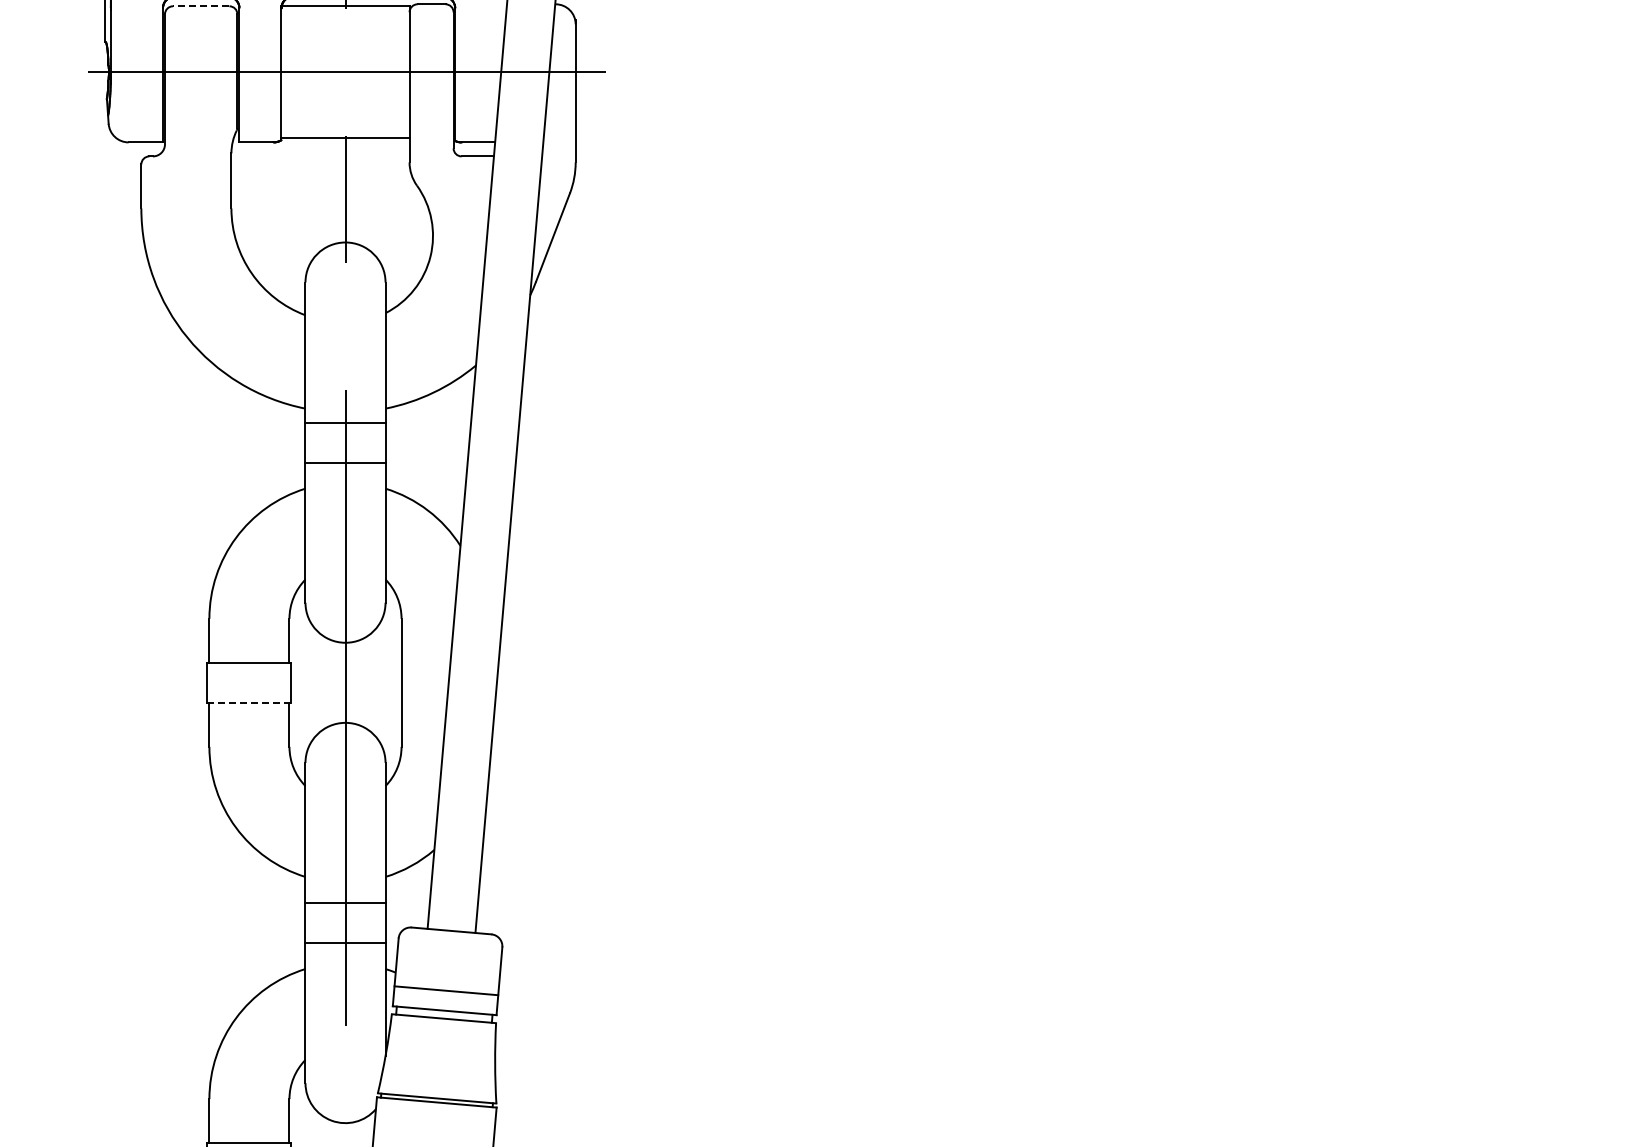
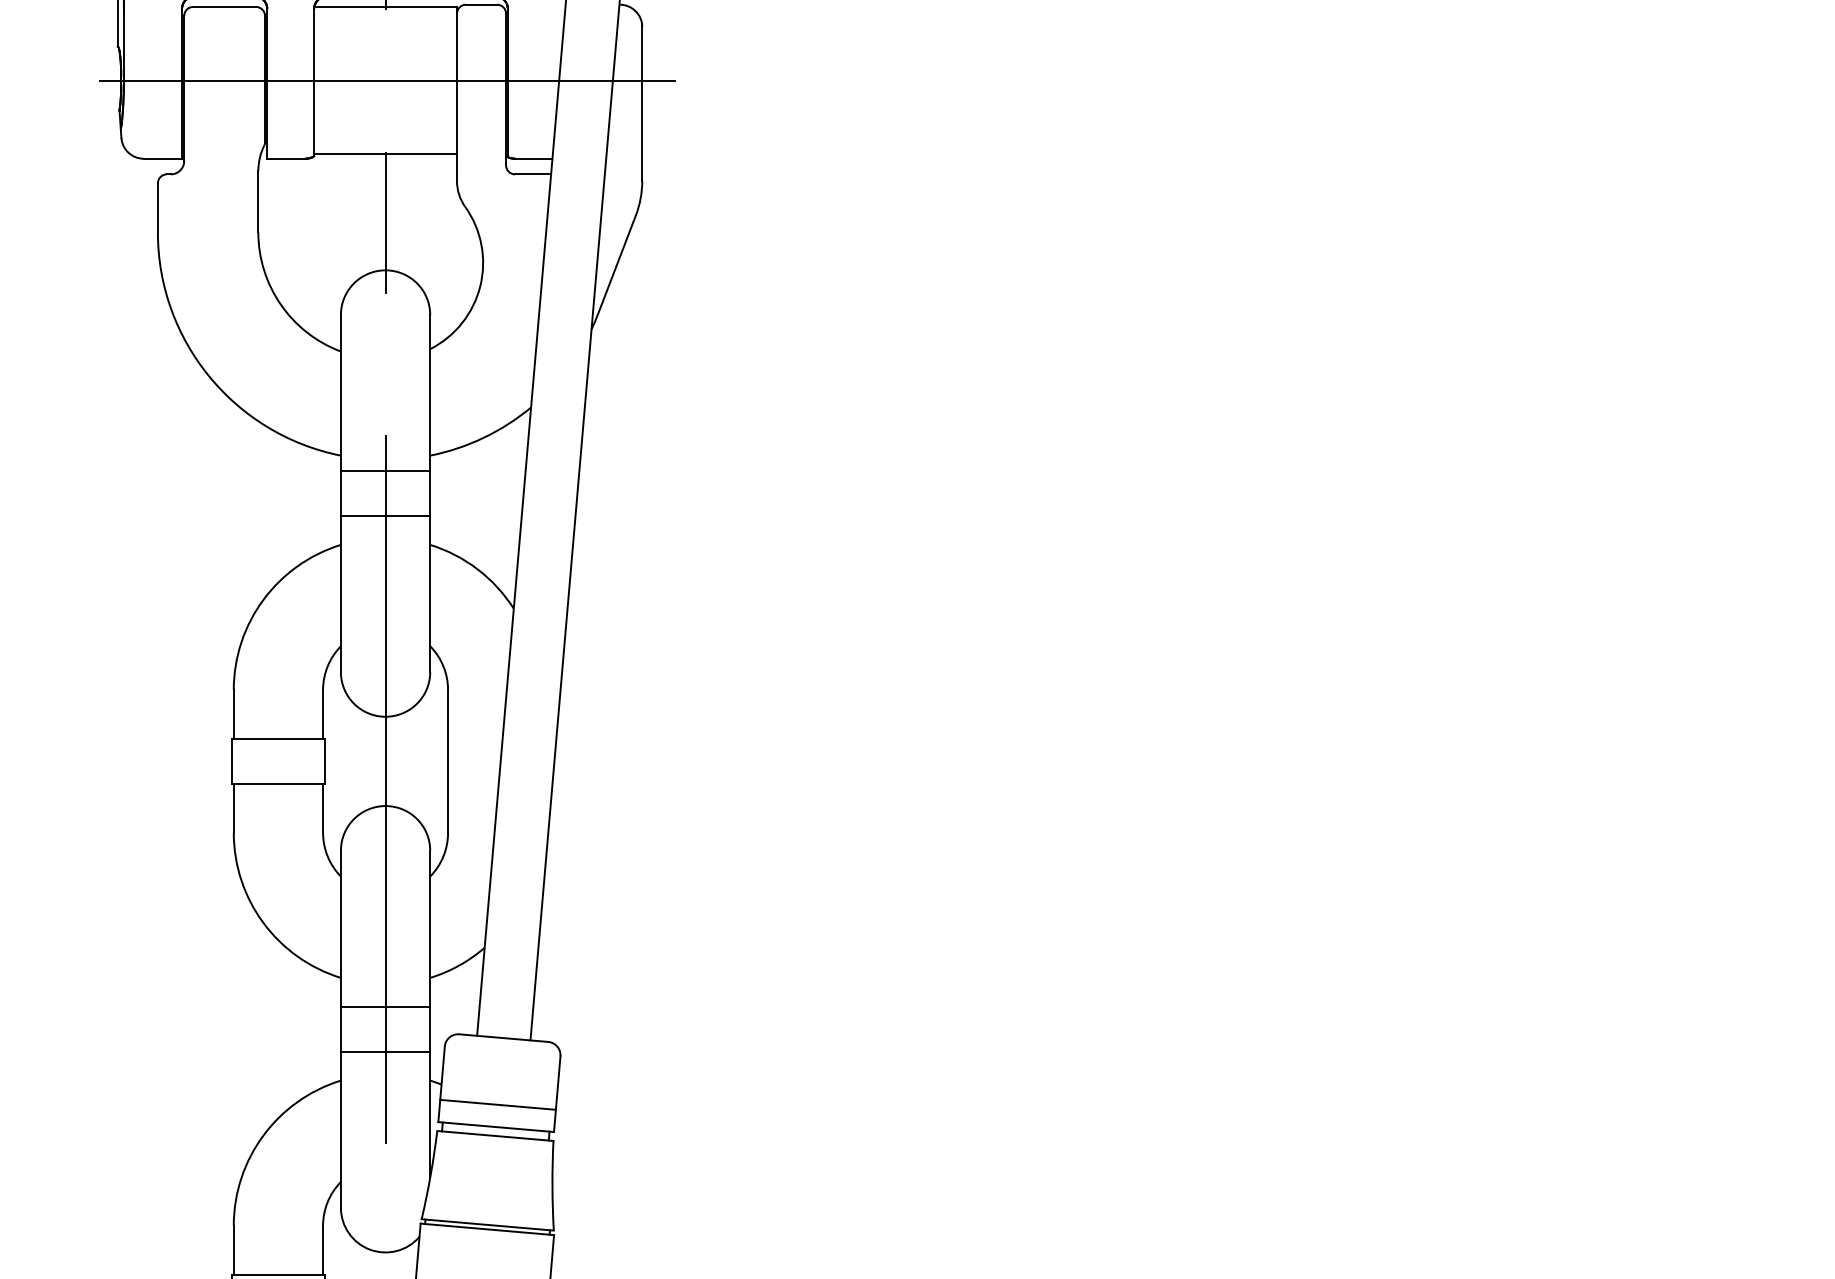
line: (200, 6) -> (223, 7), dashed -> solid
line: (248, 702) -> (277, 783), dashed -> solid

